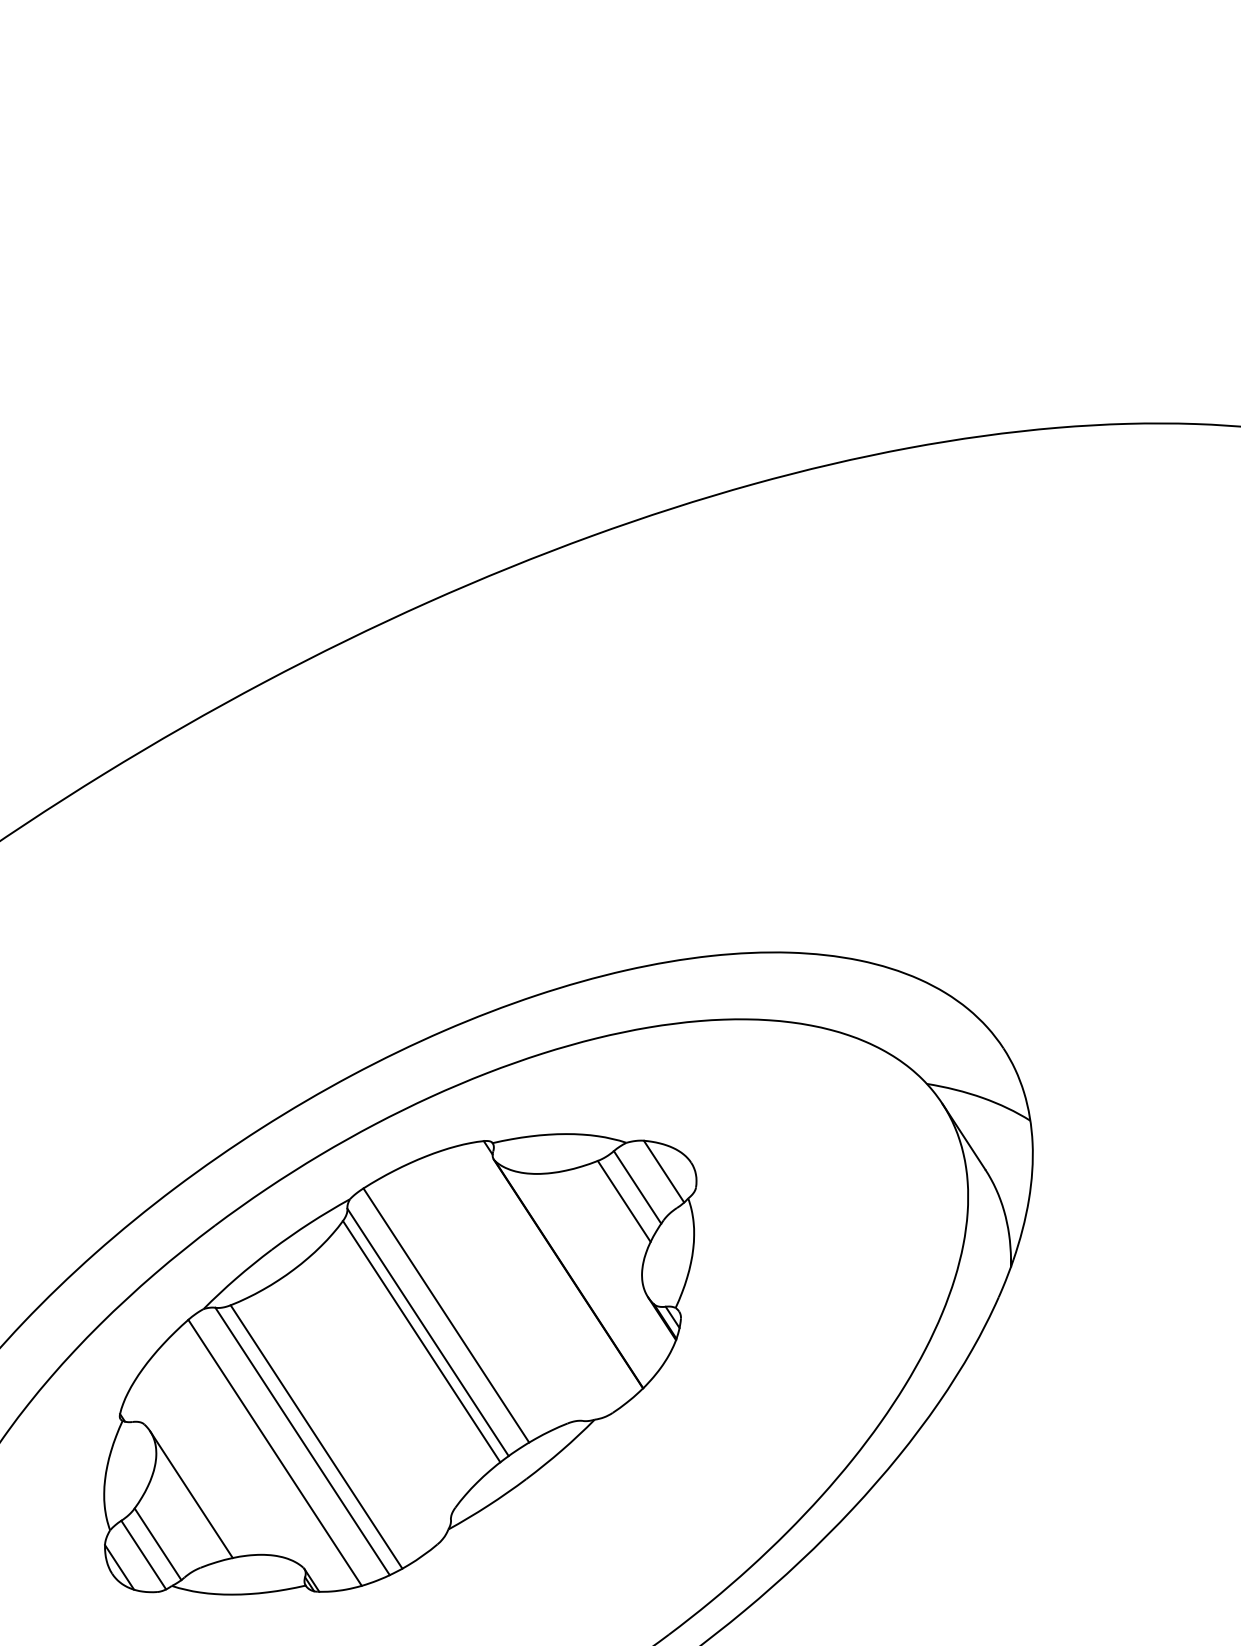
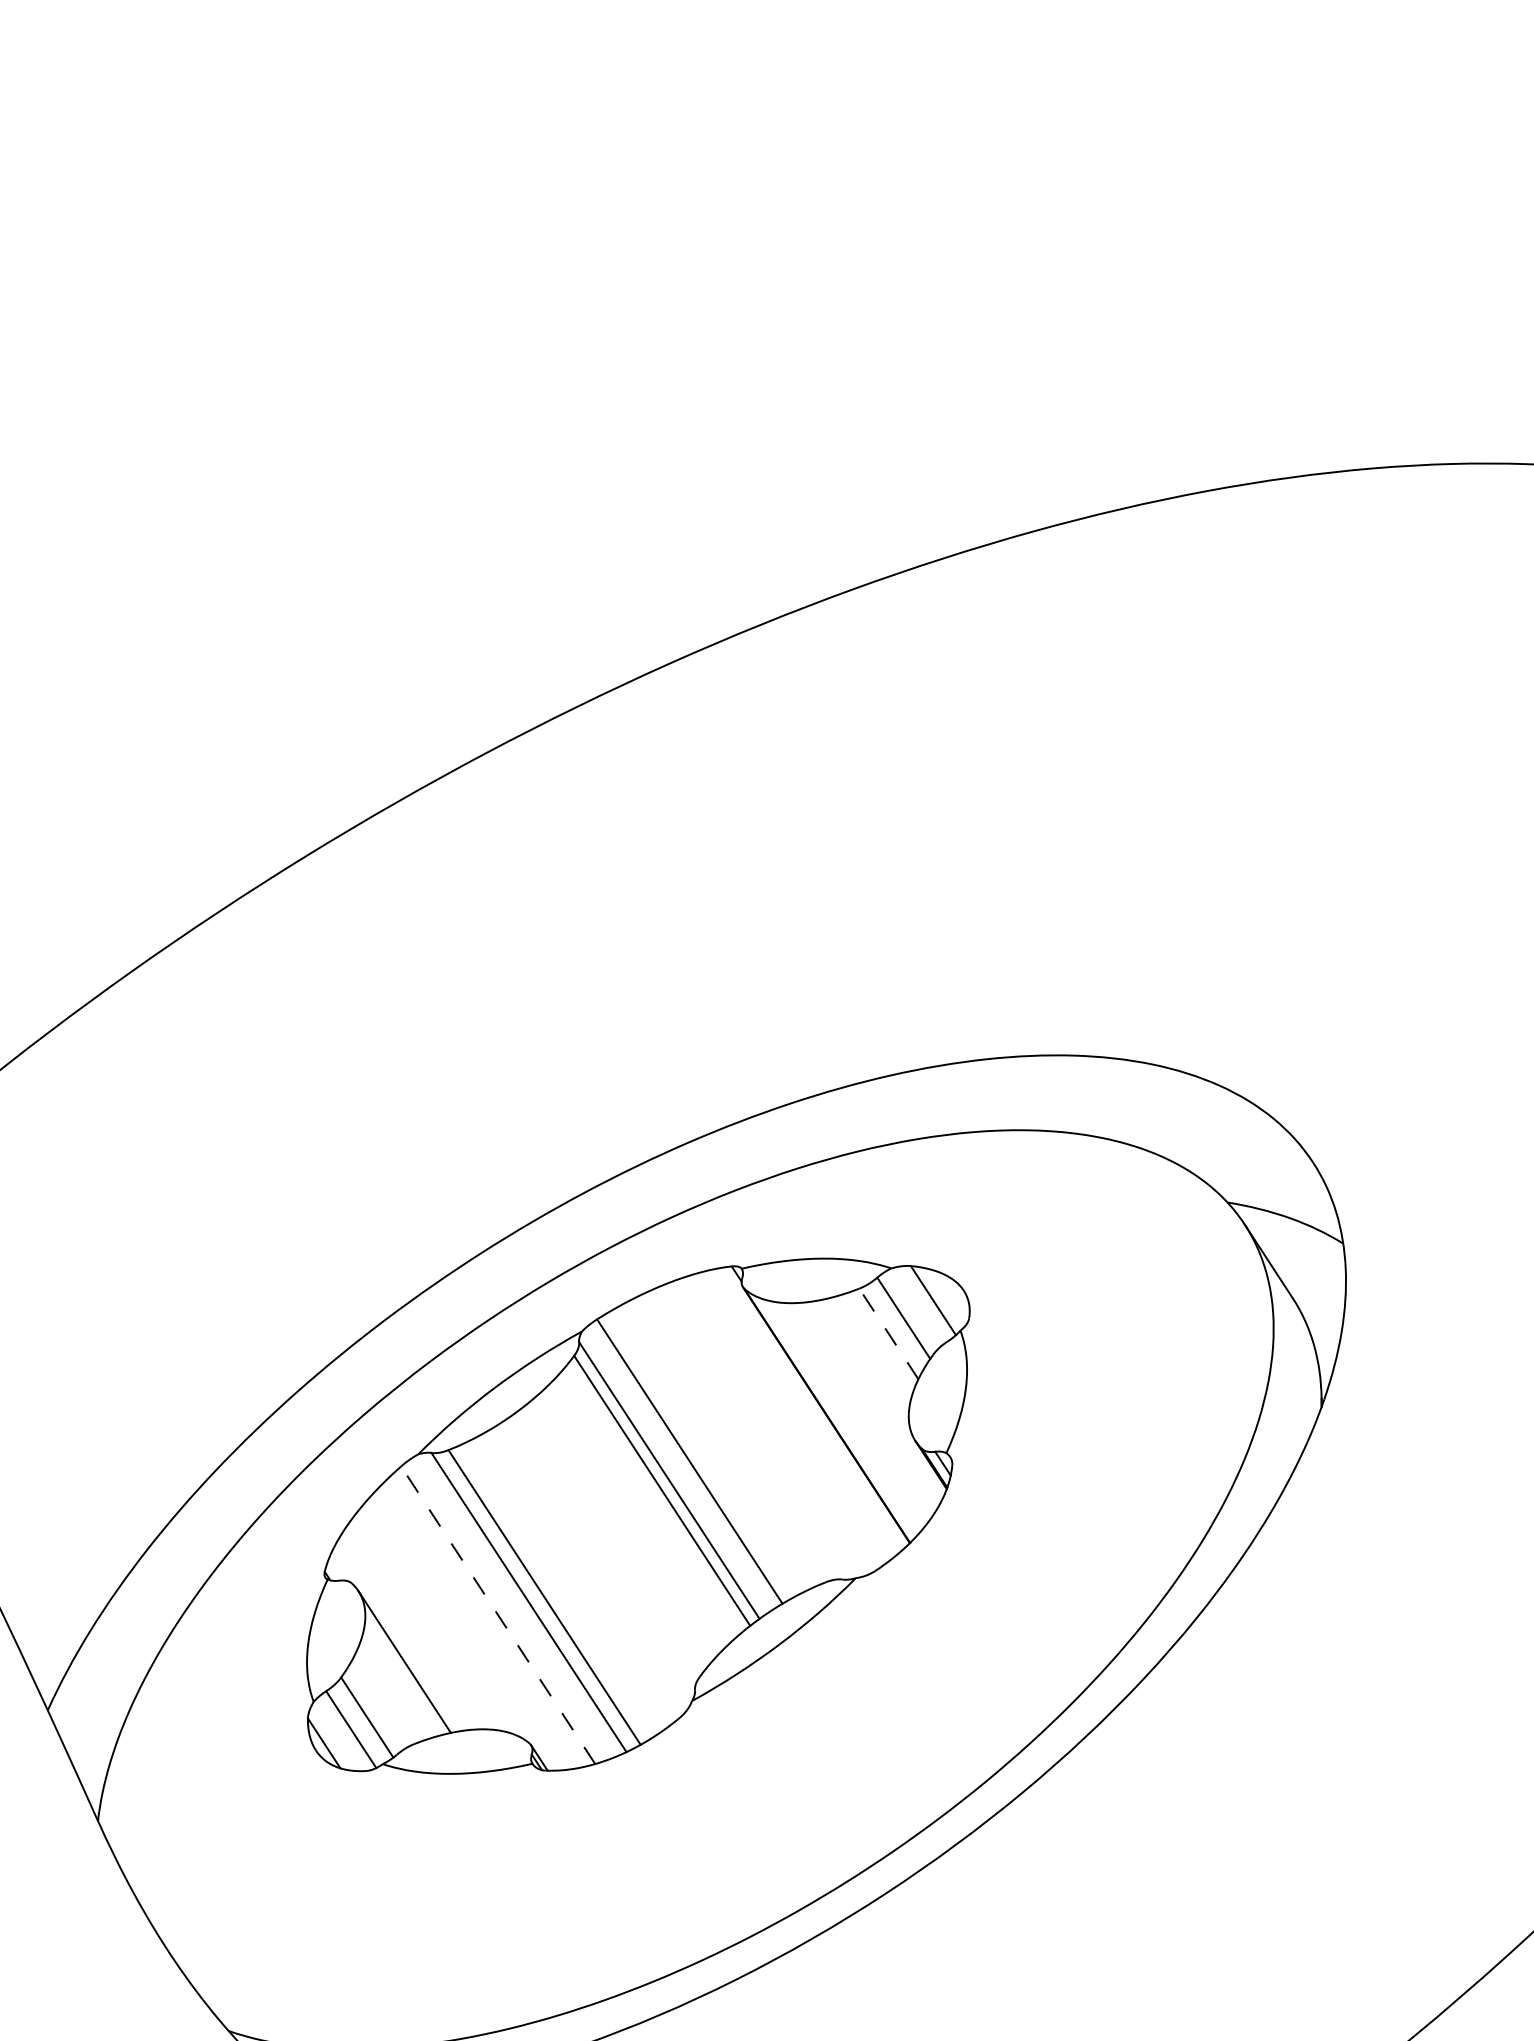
line: (623, 1201) -> (888, 1333), solid -> dashed
line: (275, 1453) -> (498, 1615), solid -> dashed

